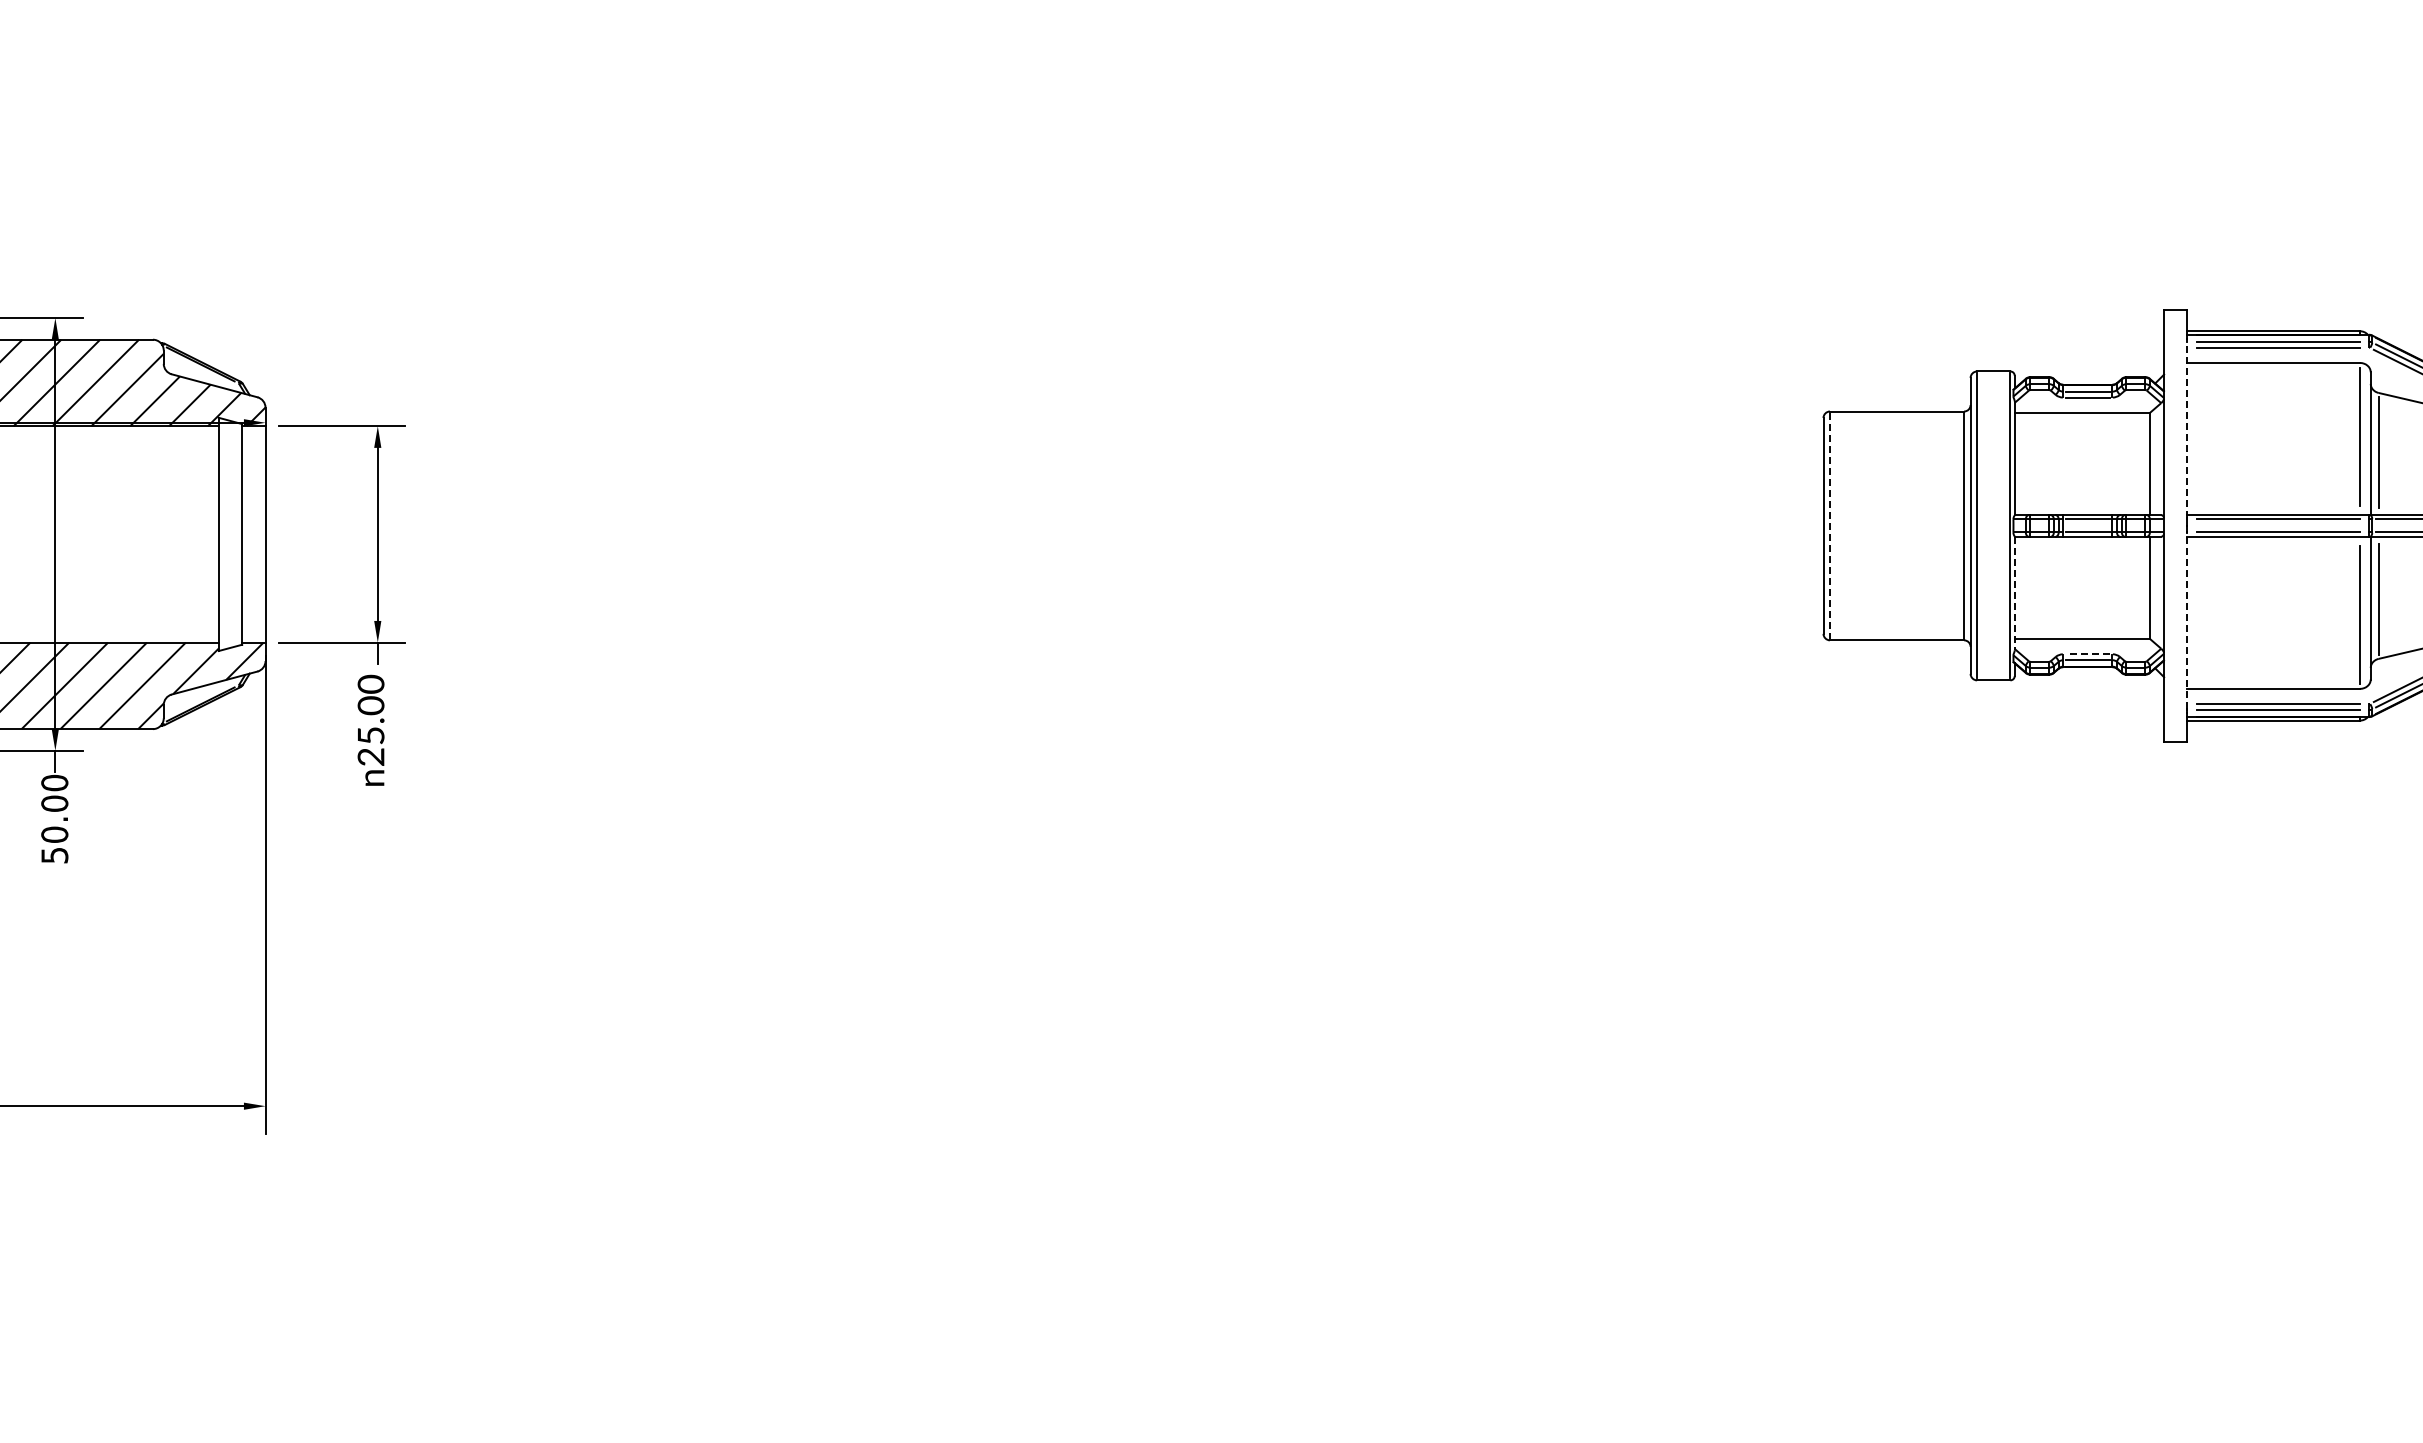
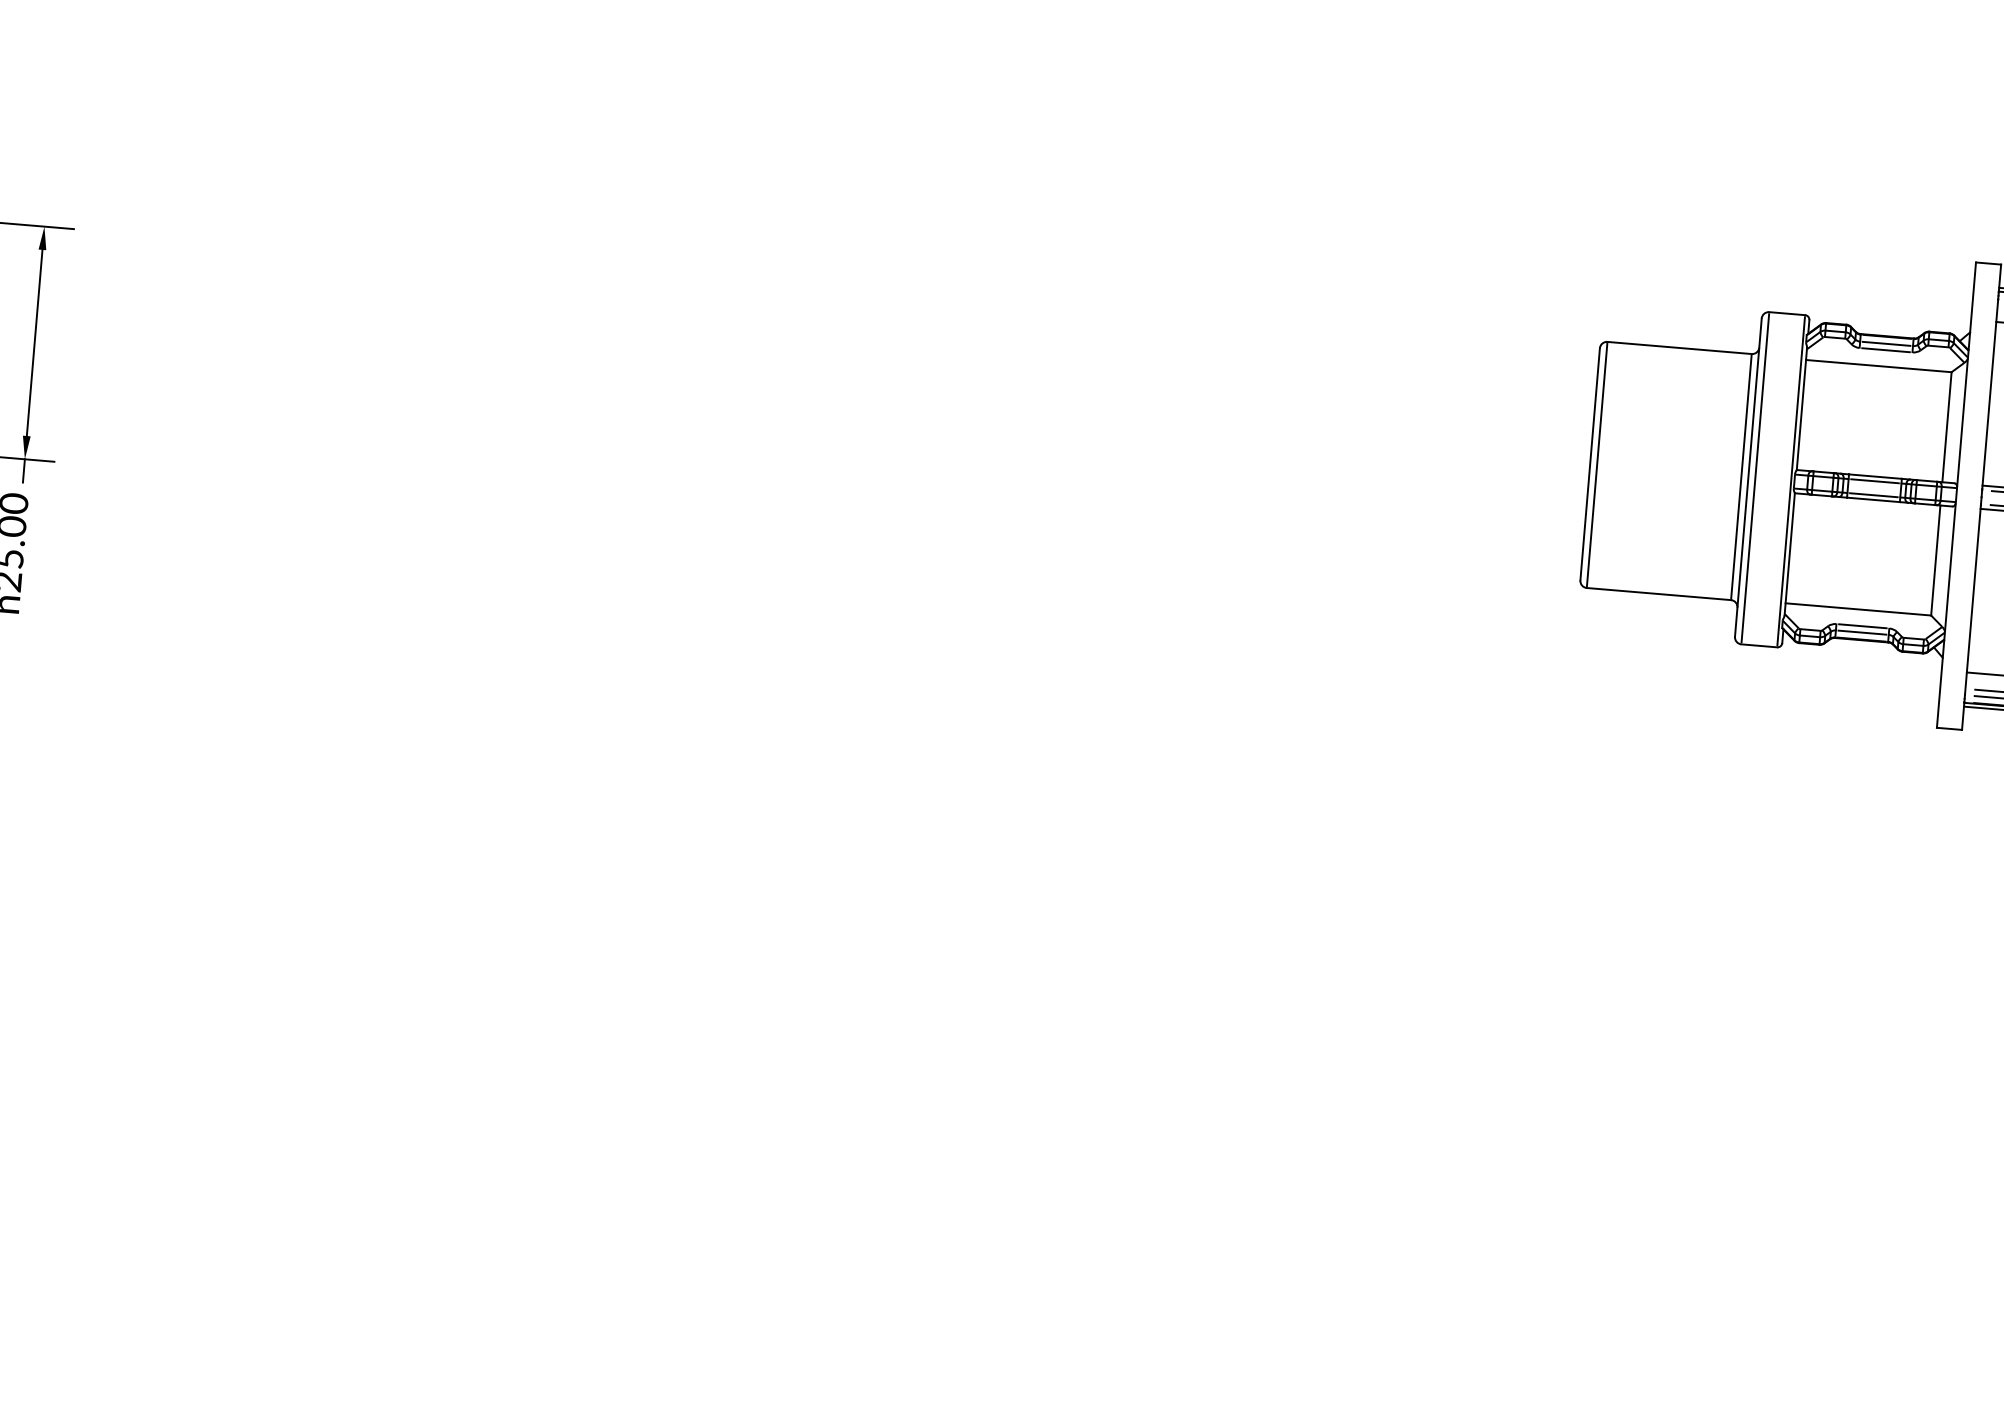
line: (2187, 430) -> (1990, 394), dashed -> solid
line: (1829, 525) -> (1596, 464), dashed -> solid
line: (2014, 593) -> (1789, 554), dashed -> solid
line: (2187, 621) -> (1972, 600), dashed -> solid
line: (2087, 654) -> (1862, 626), dashed -> solid

